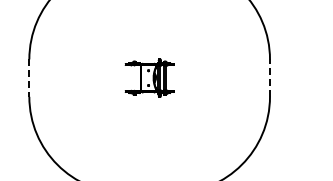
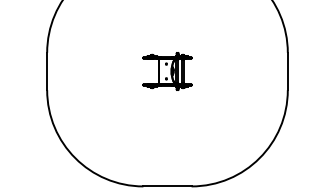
line: (29, 78) -> (47, 71), dashed -> solid
line: (269, 78) -> (287, 71), dashed -> solid

